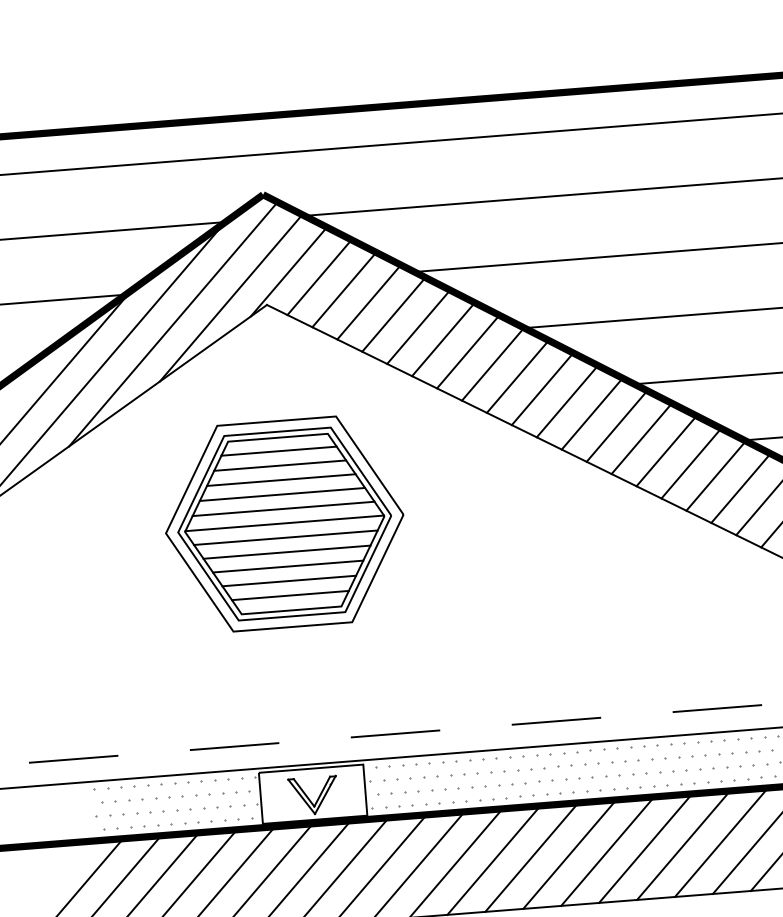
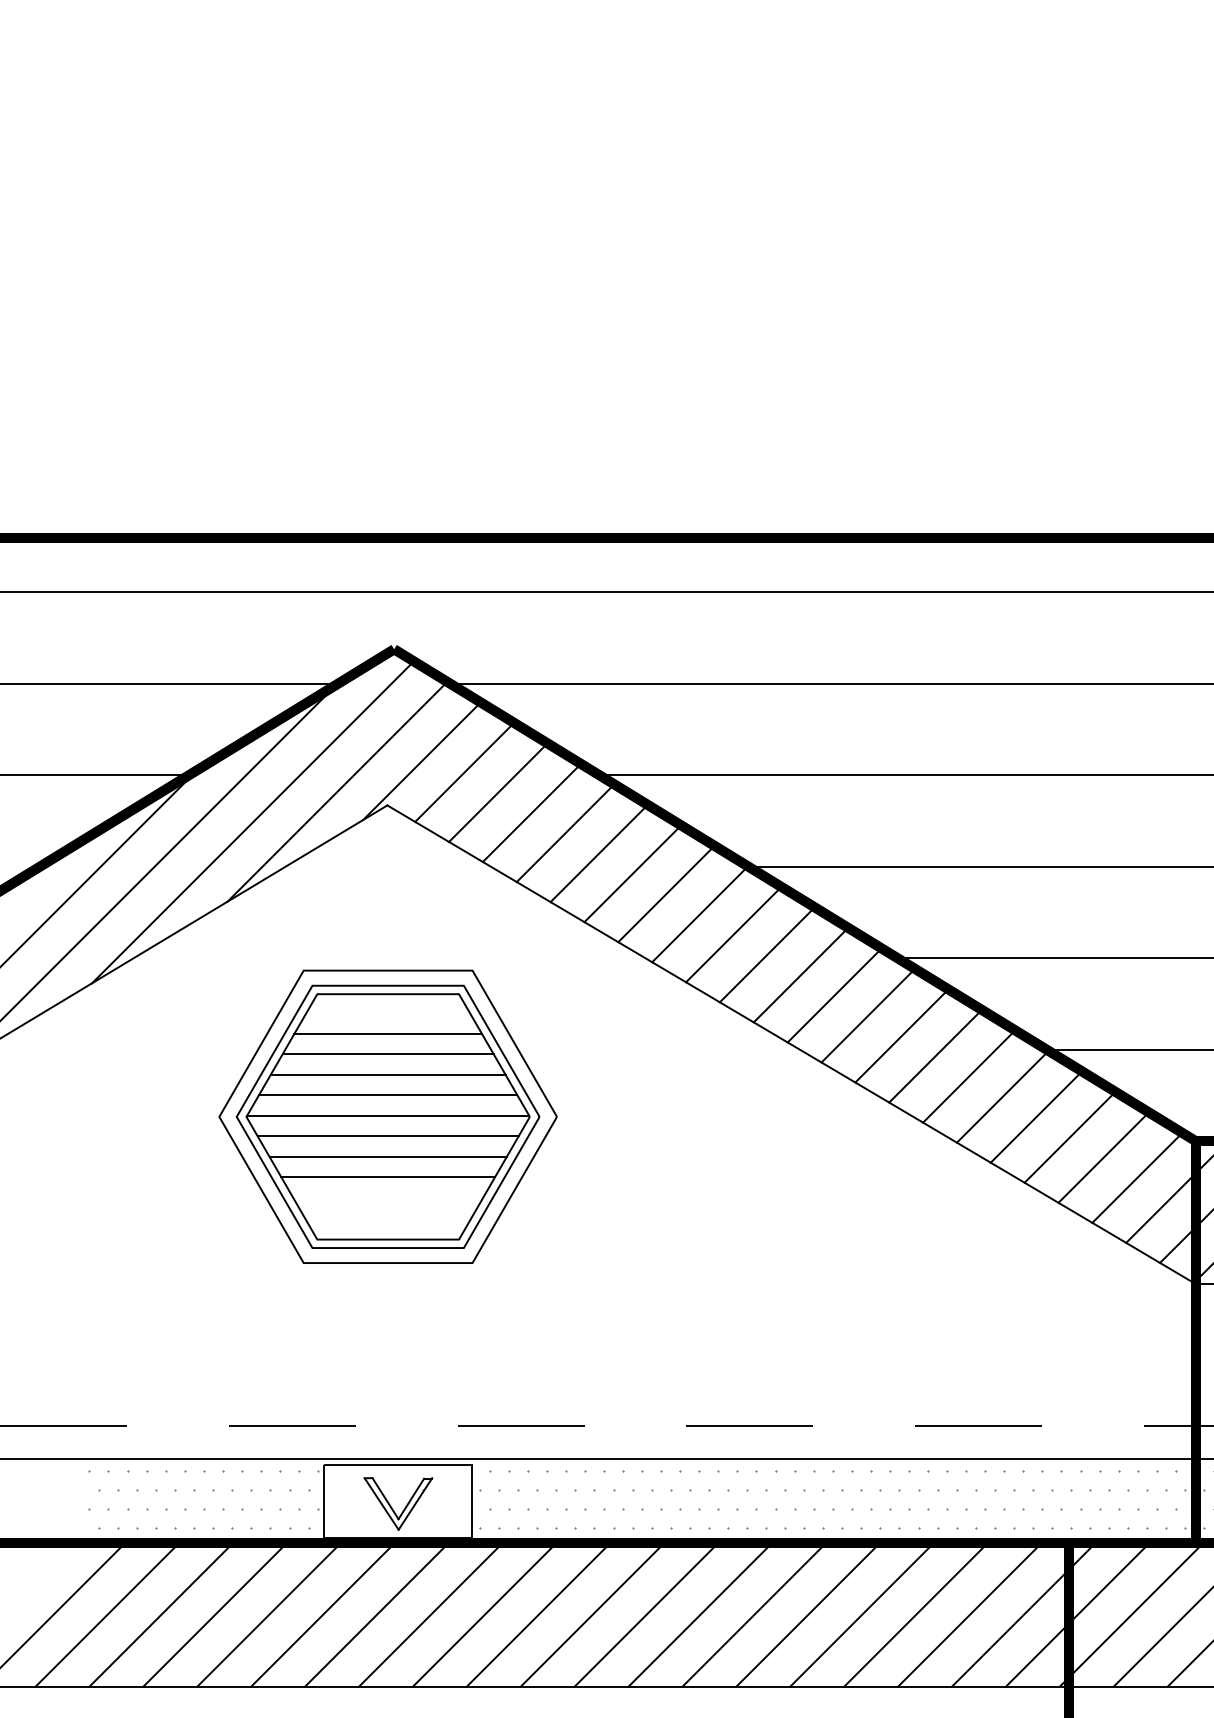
line: (279, 451) -> (388, 1013), removed
line: (289, 580) -> (388, 1197), removed
line: (290, 595) -> (388, 1218), removed

